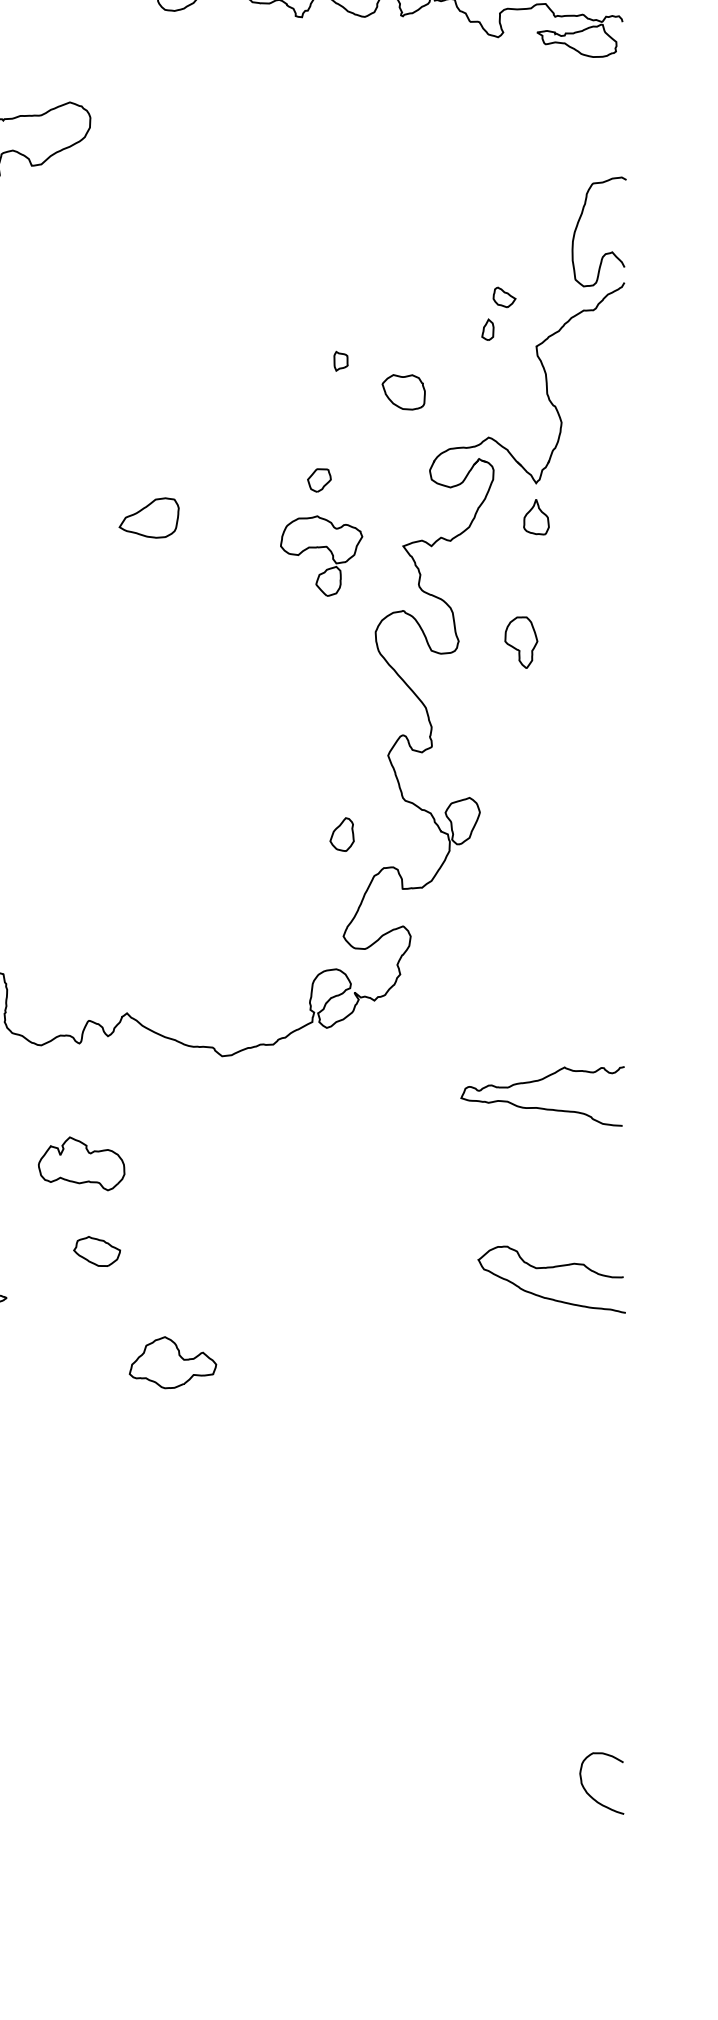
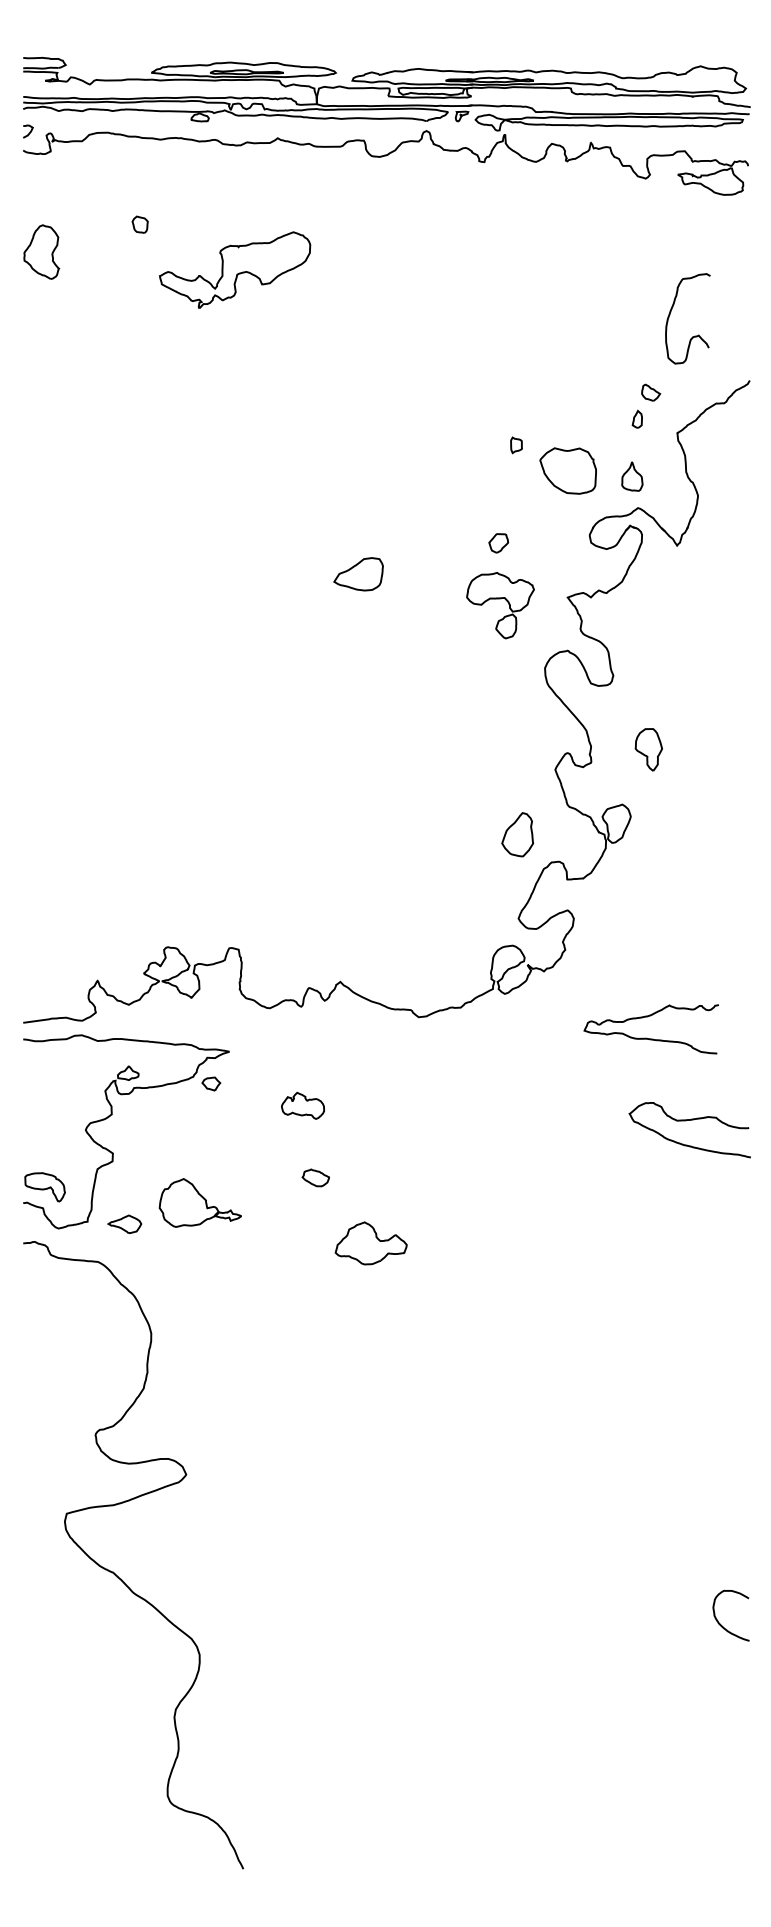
curve: (579, 224) -> (671, 312), moved
part: (402, 391) -> (567, 470), size x1.6
part: (536, 517) -> (632, 476), moved
part: (520, 642) -> (648, 749), moved
part: (341, 834) -> (516, 834), size x1.6
curve: (536, 1106) -> (646, 1037), moved
part: (80, 1163) -> (302, 1105), size x0.6
part: (96, 1250) -> (315, 1177), size x0.7
curve: (547, 1269) -> (686, 1121), moved
part: (172, 1362) -> (370, 1243), moved

